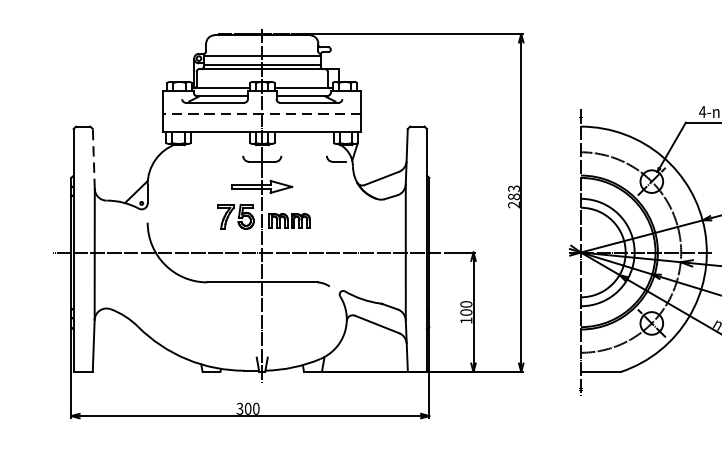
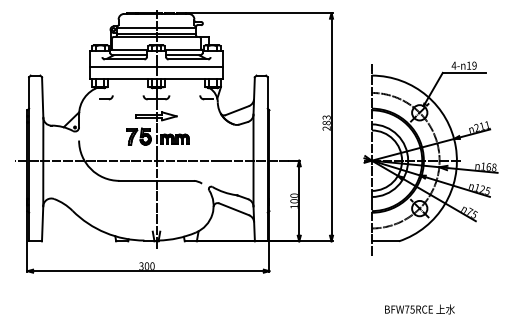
line: (262, 113) -> (156, 66), dashed -> solid
line: (93, 159) -> (42, 97), dashed -> solid
part: (188, 159) -> (106, 97), added

